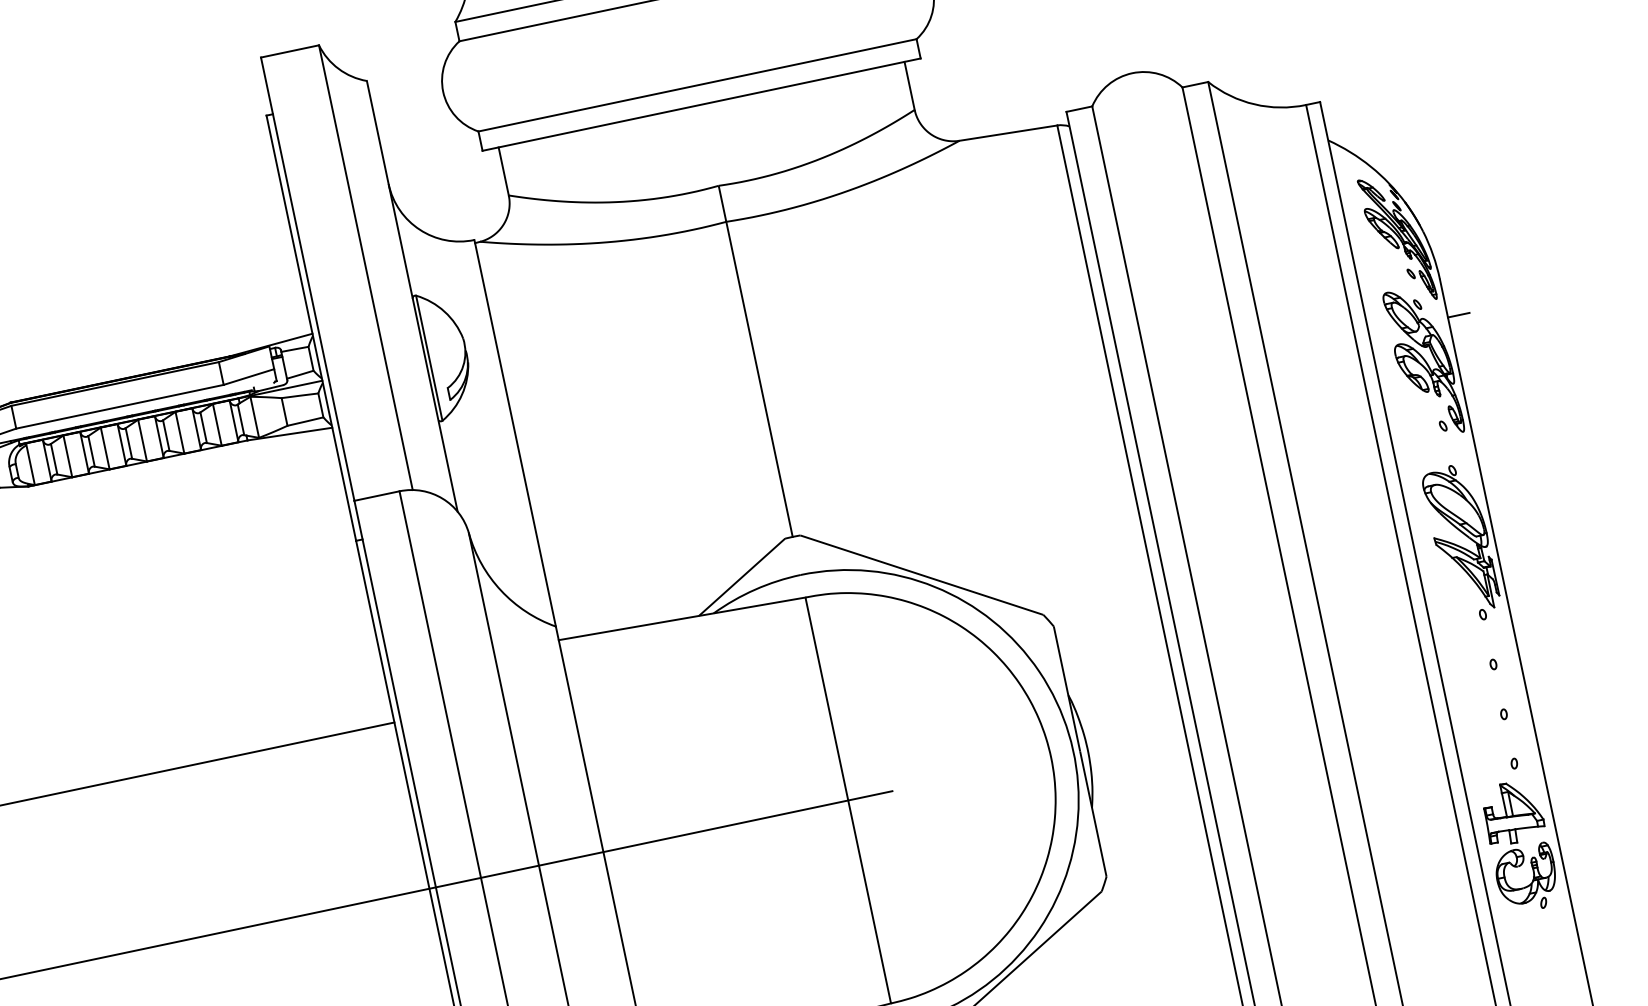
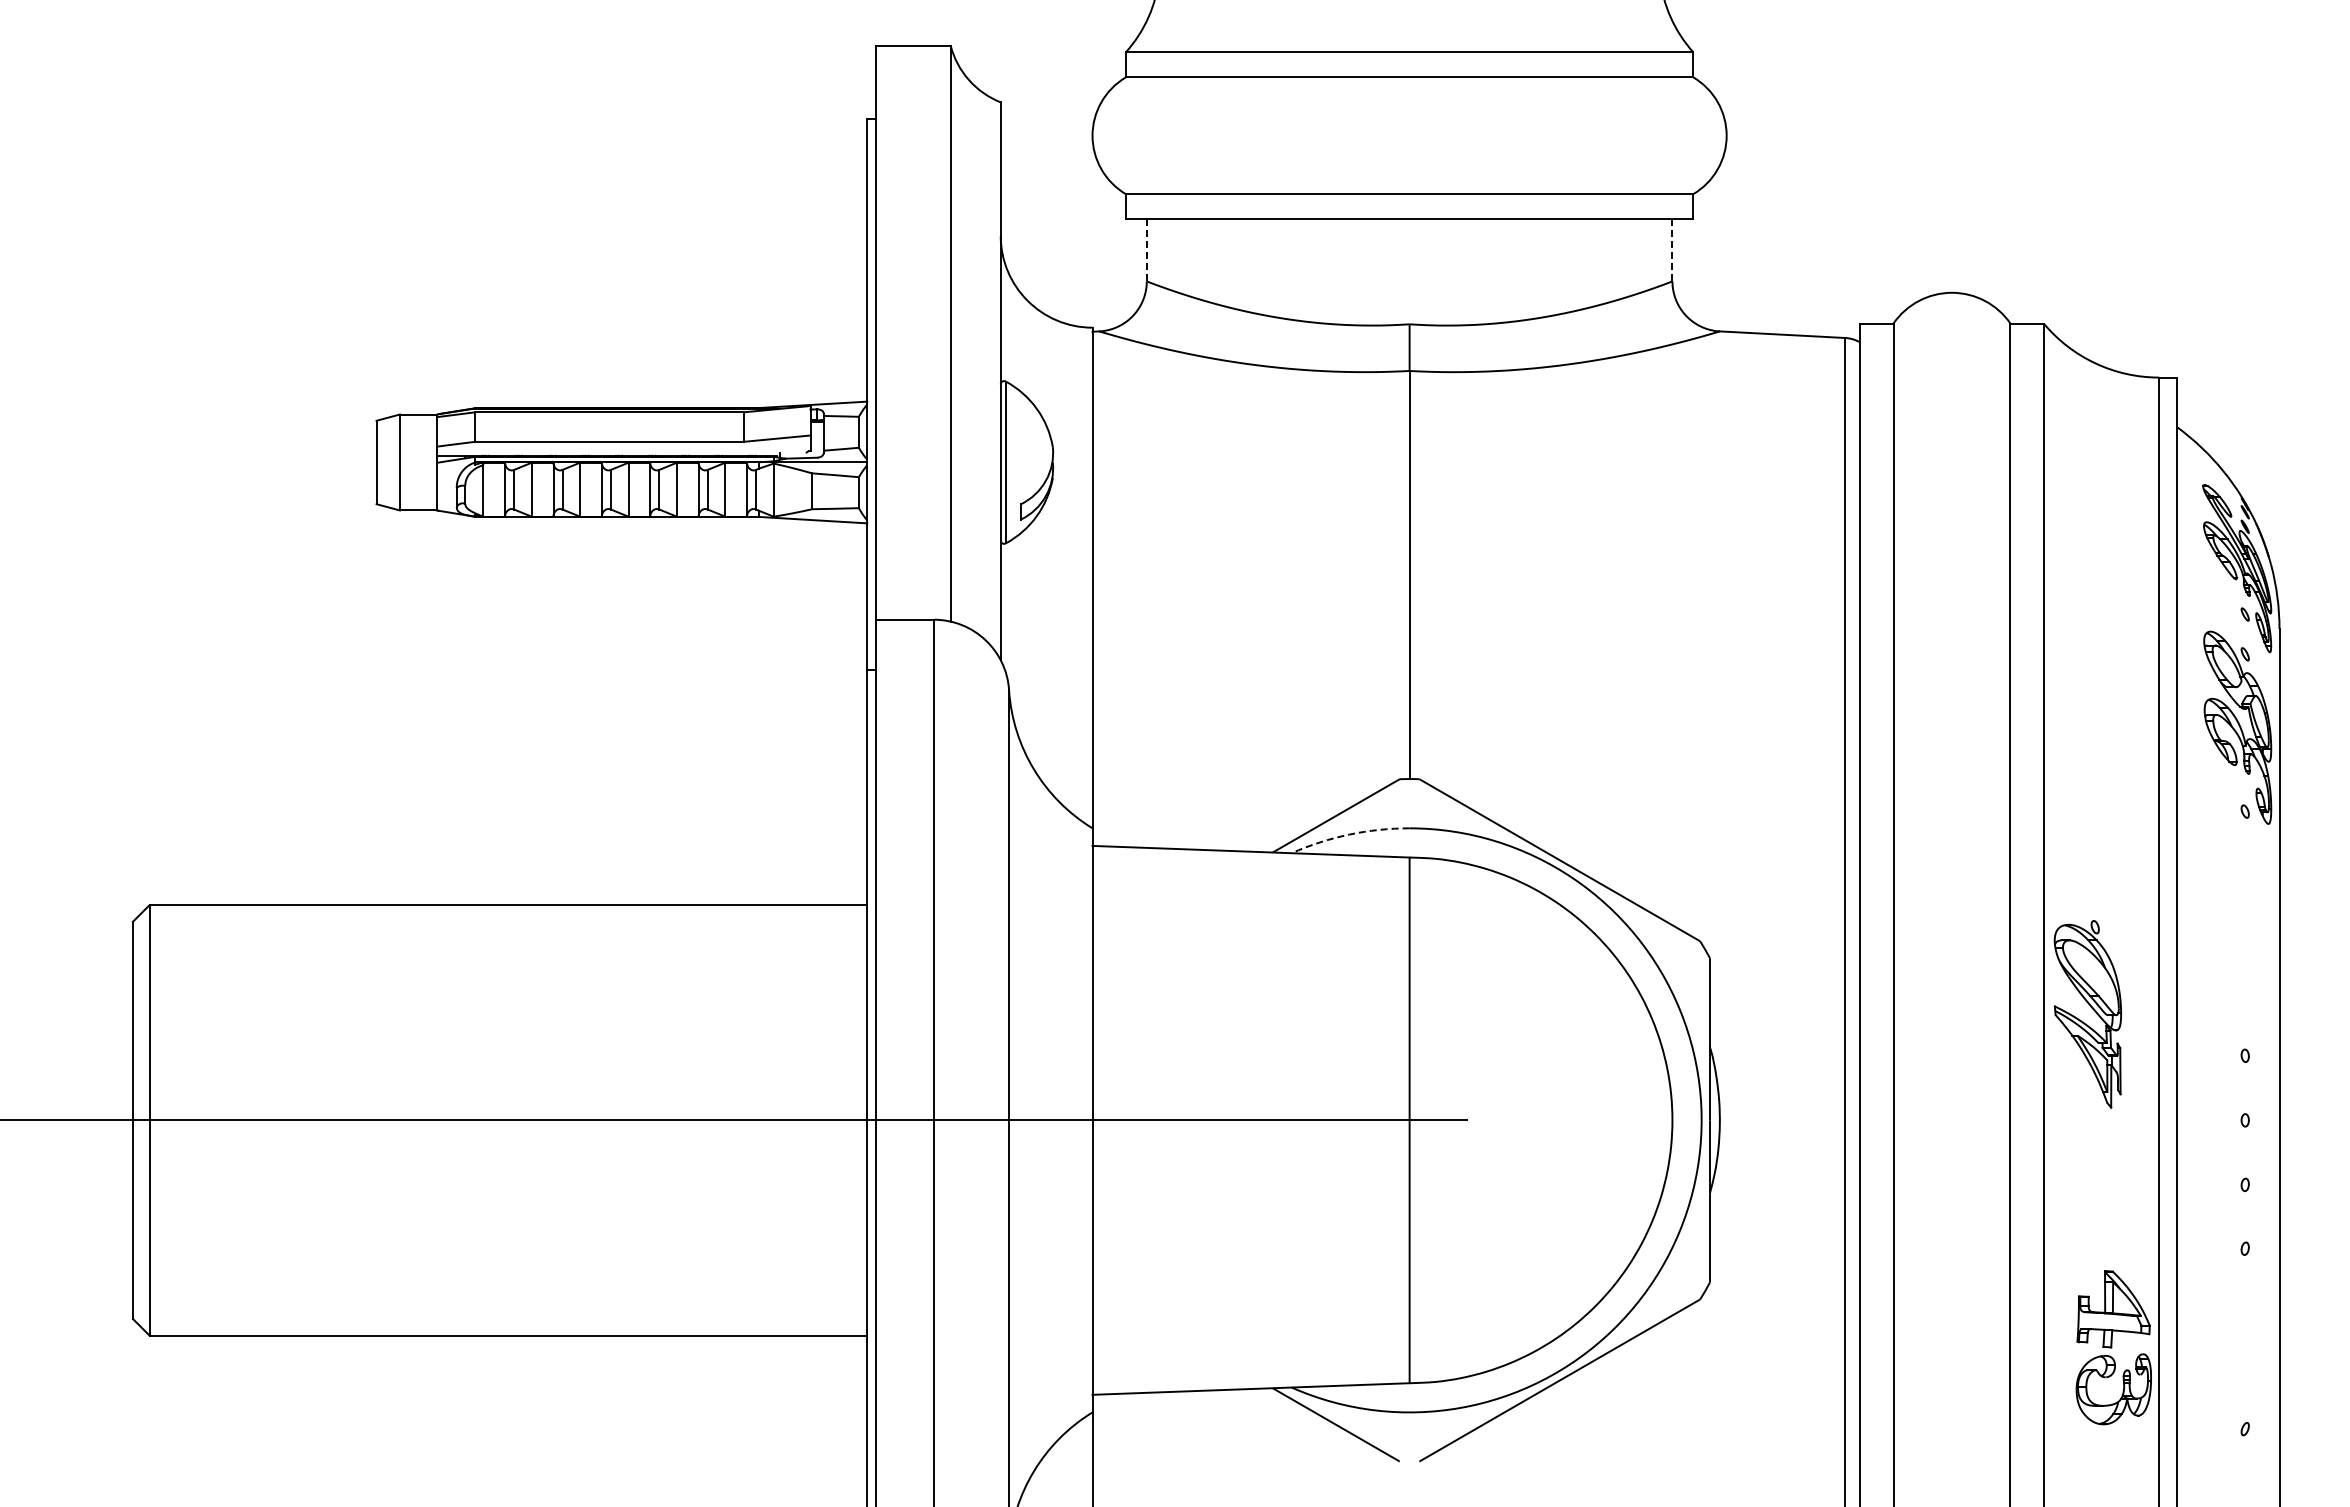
line: (909, 85) -> (1672, 249), solid -> dashed
line: (503, 171) -> (1146, 250), solid -> dashed
line: (1458, 315) -> (2293, 678), removed
part: (1463, 534) -> (2092, 1009), moved
arc: (755, 589) -> (1349, 834), solid -> dashed
part: (1519, 842) -> (2113, 1347), moved

